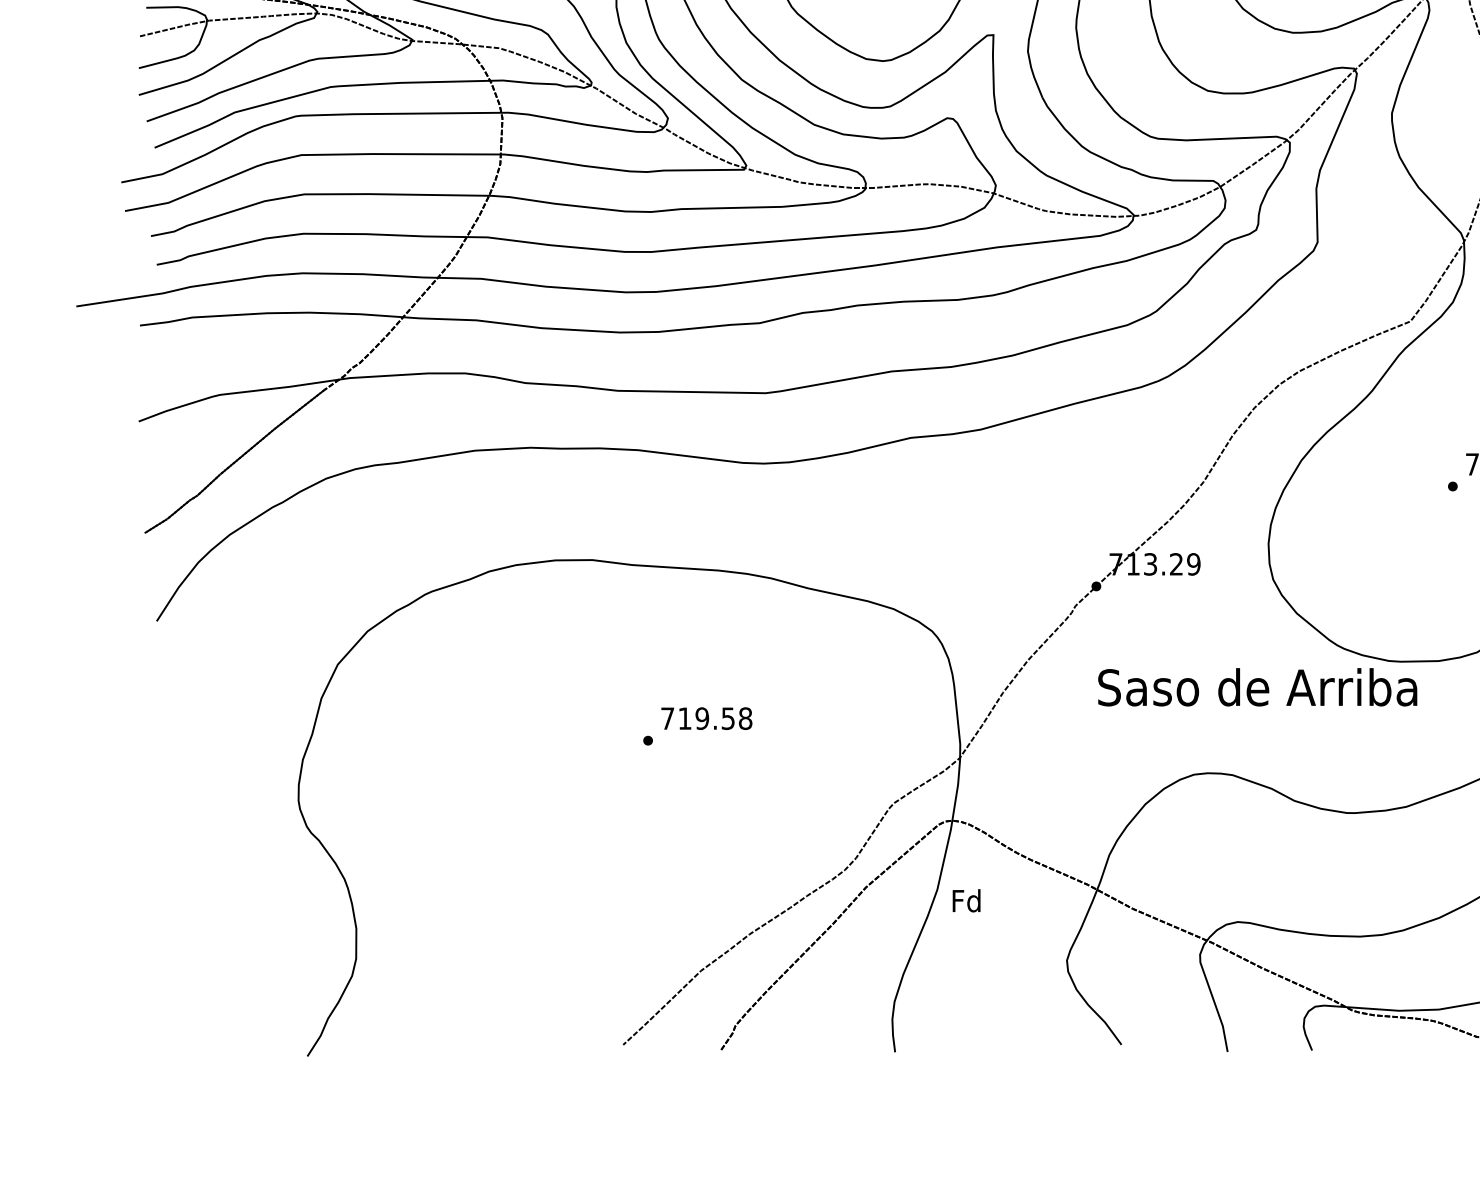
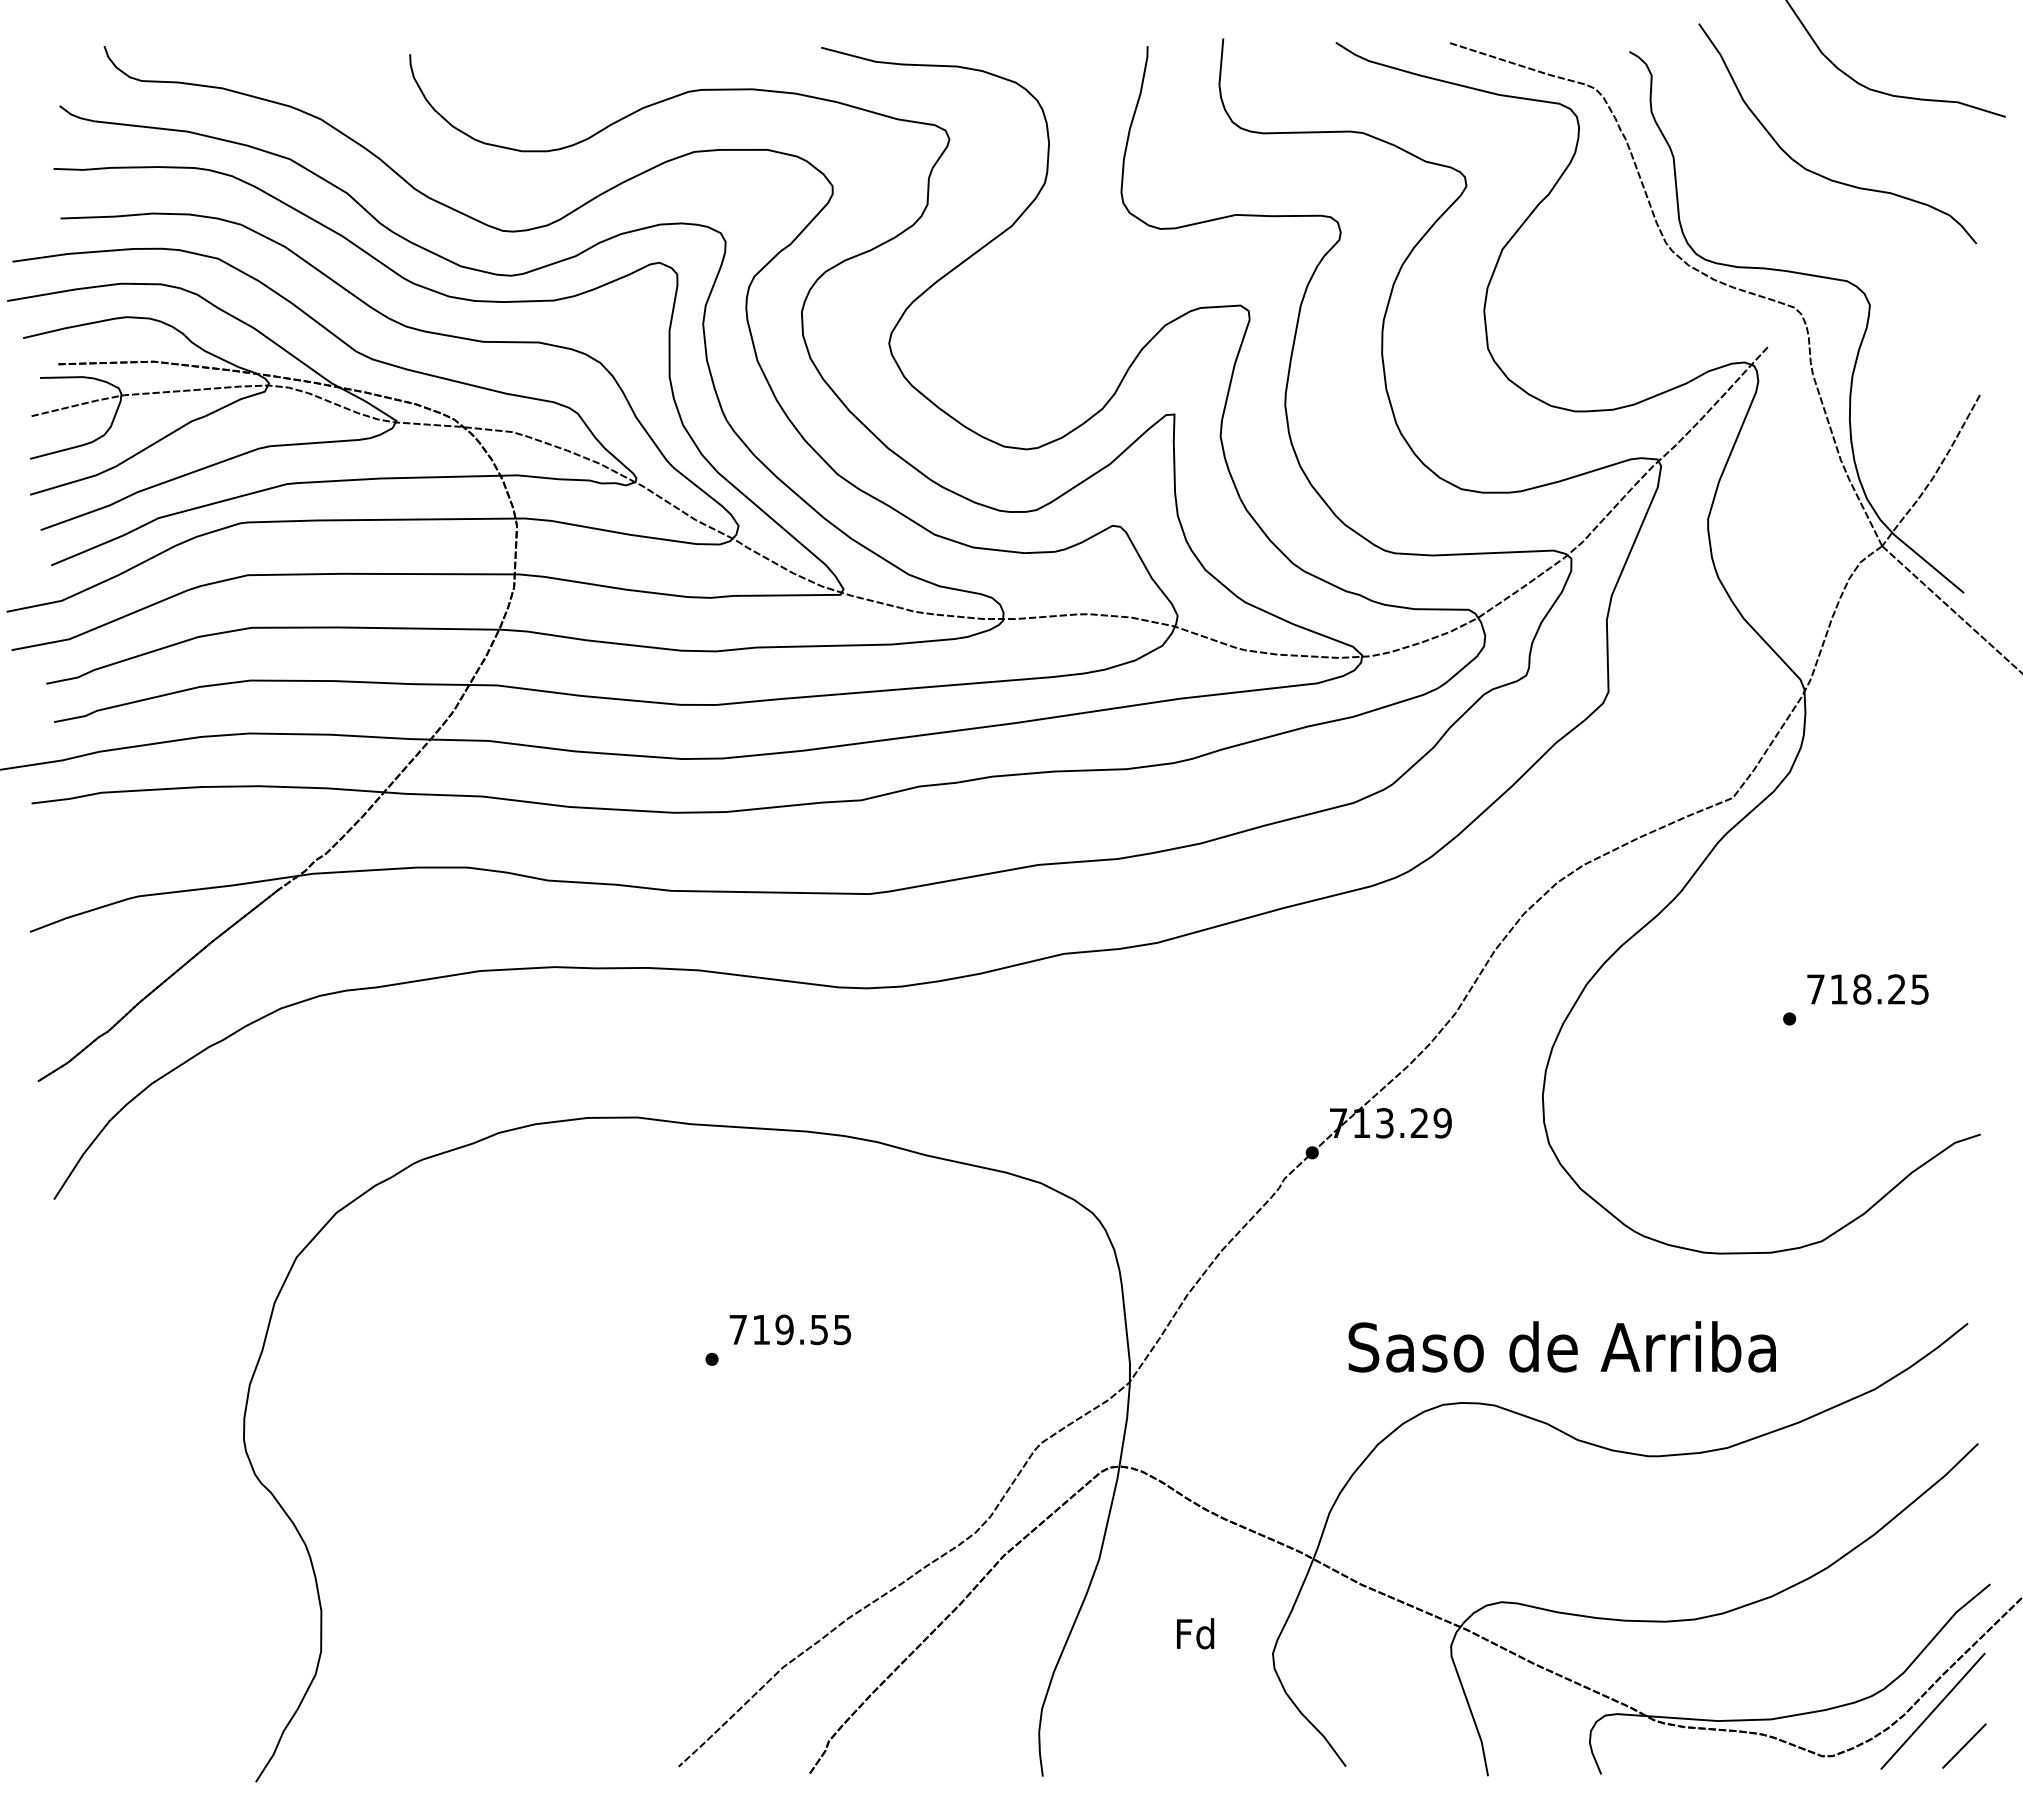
text: (1257, 687) -> (1561, 1346), moved
text: (745, 718) -> (842, 1329), 719.58 -> 719.55
text: (966, 900) -> (1195, 1633), moved

